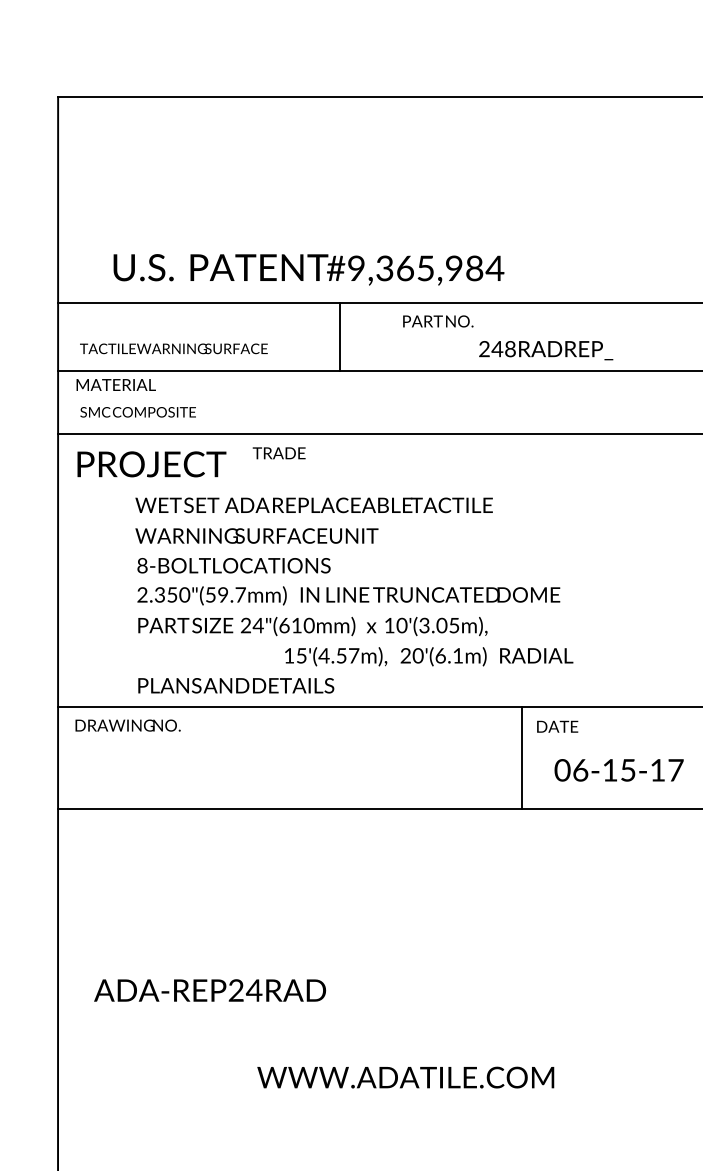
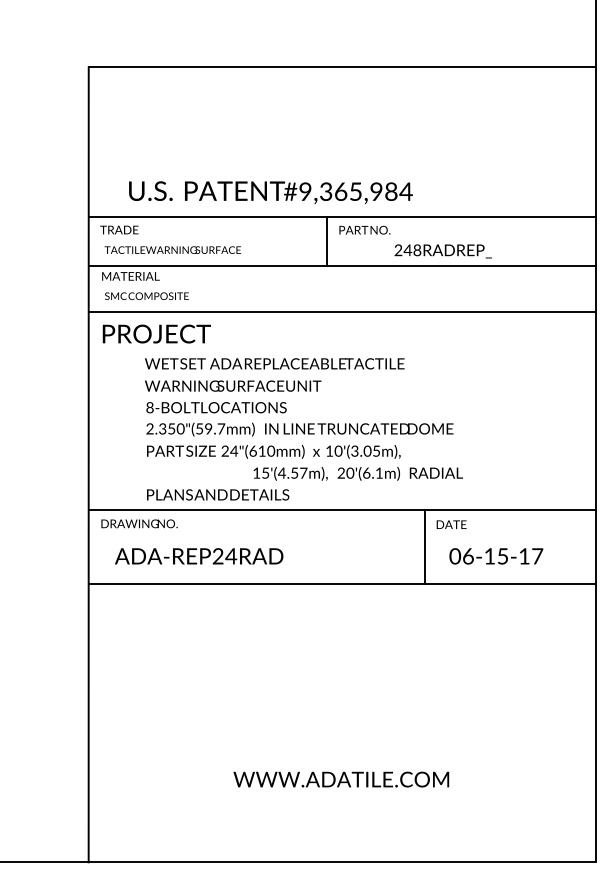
line: (339, 336) -> (327, 241), moved
text: (279, 452) -> (119, 229), moved
text: (210, 990) -> (199, 556), moved

